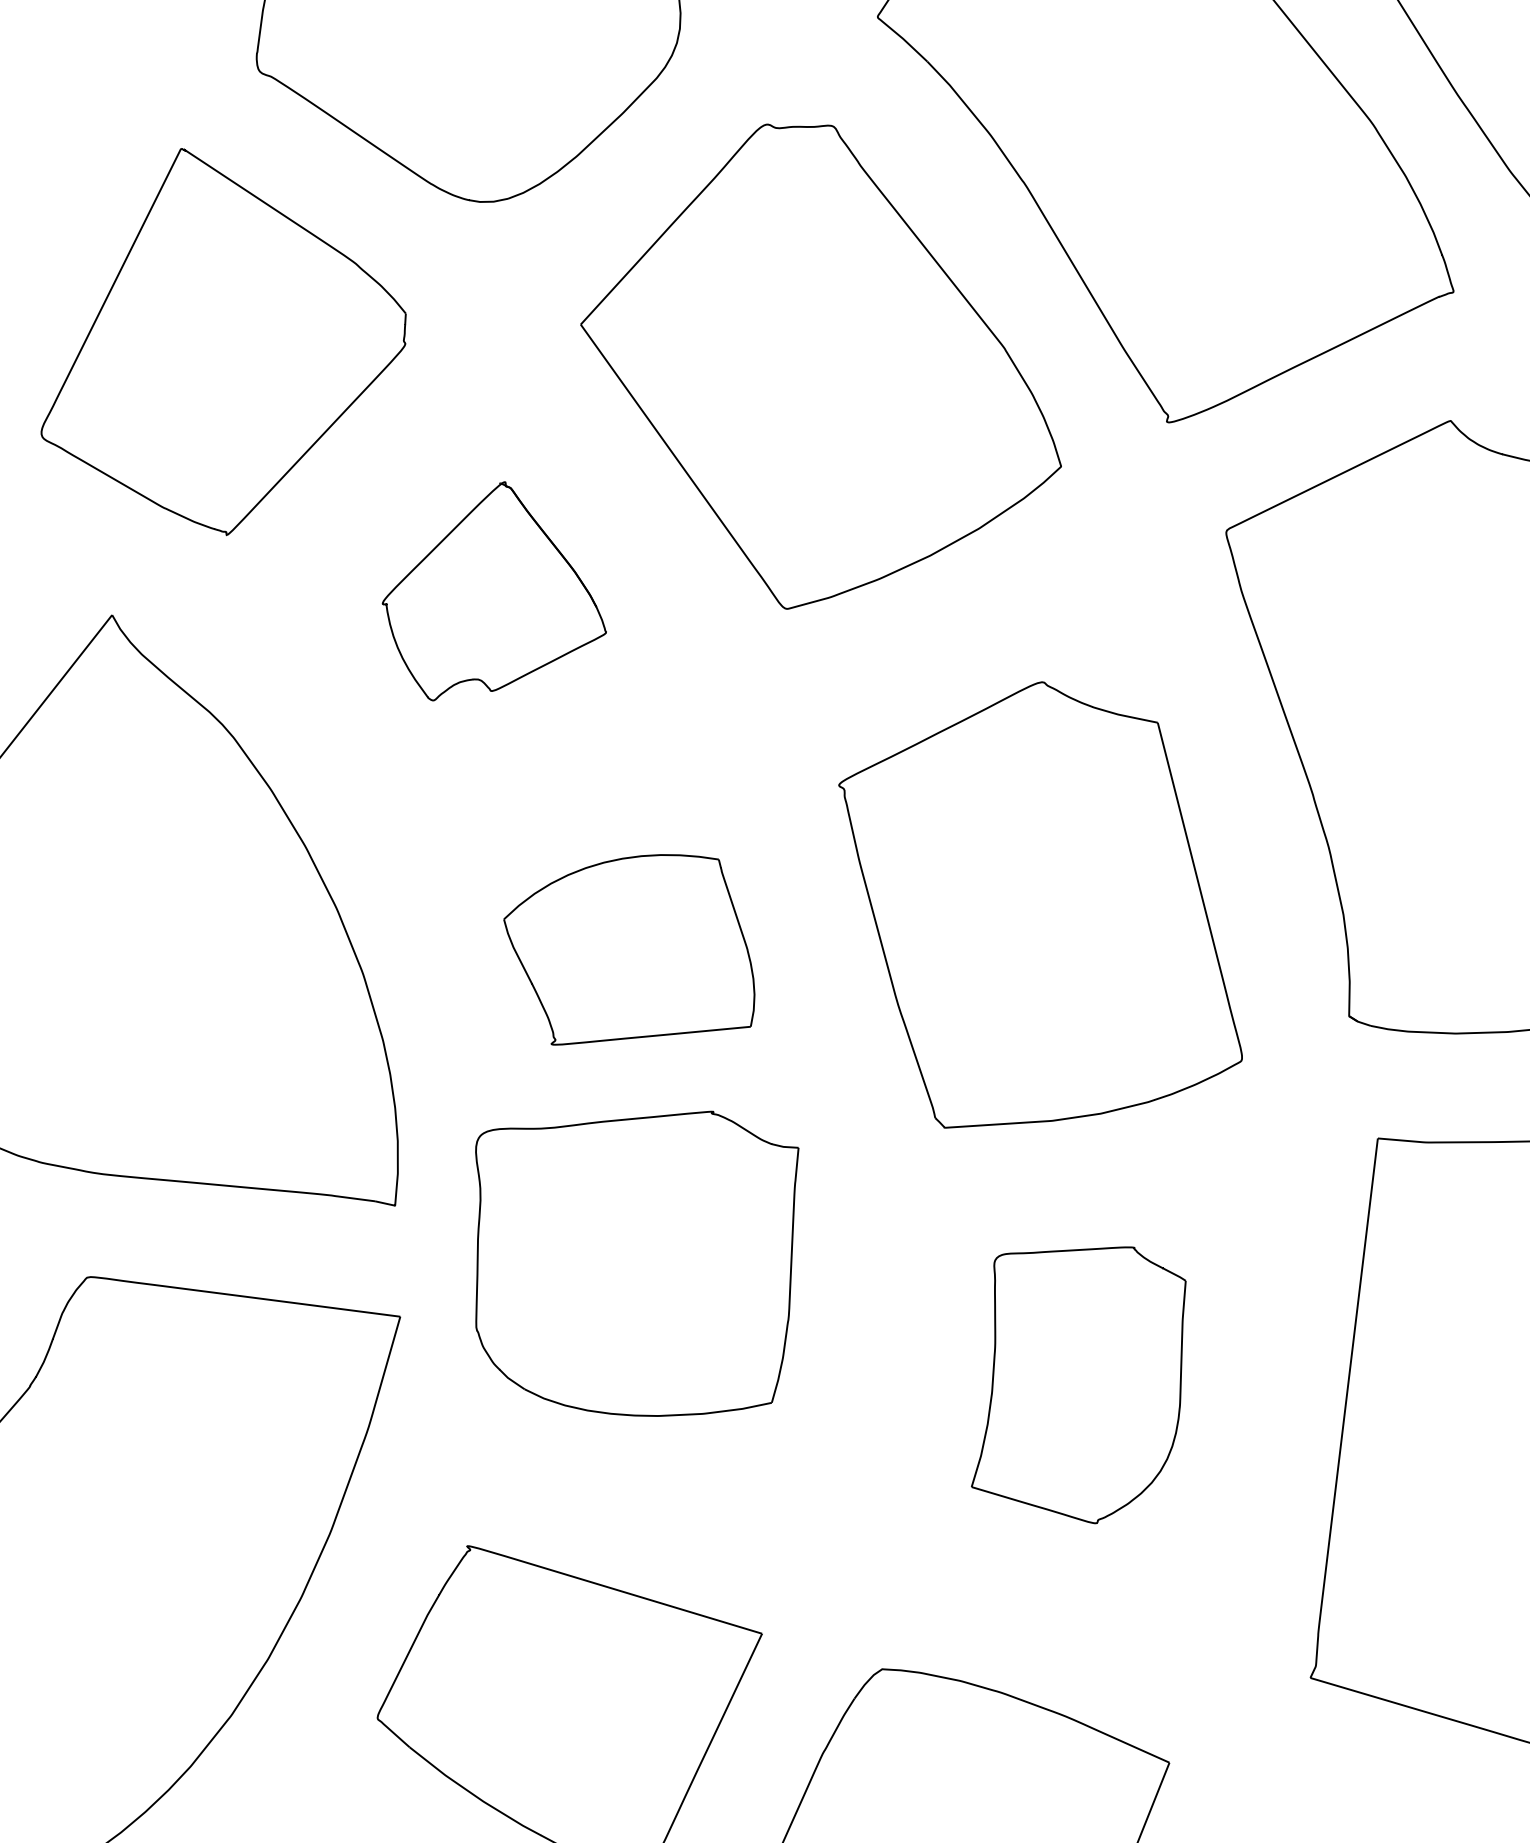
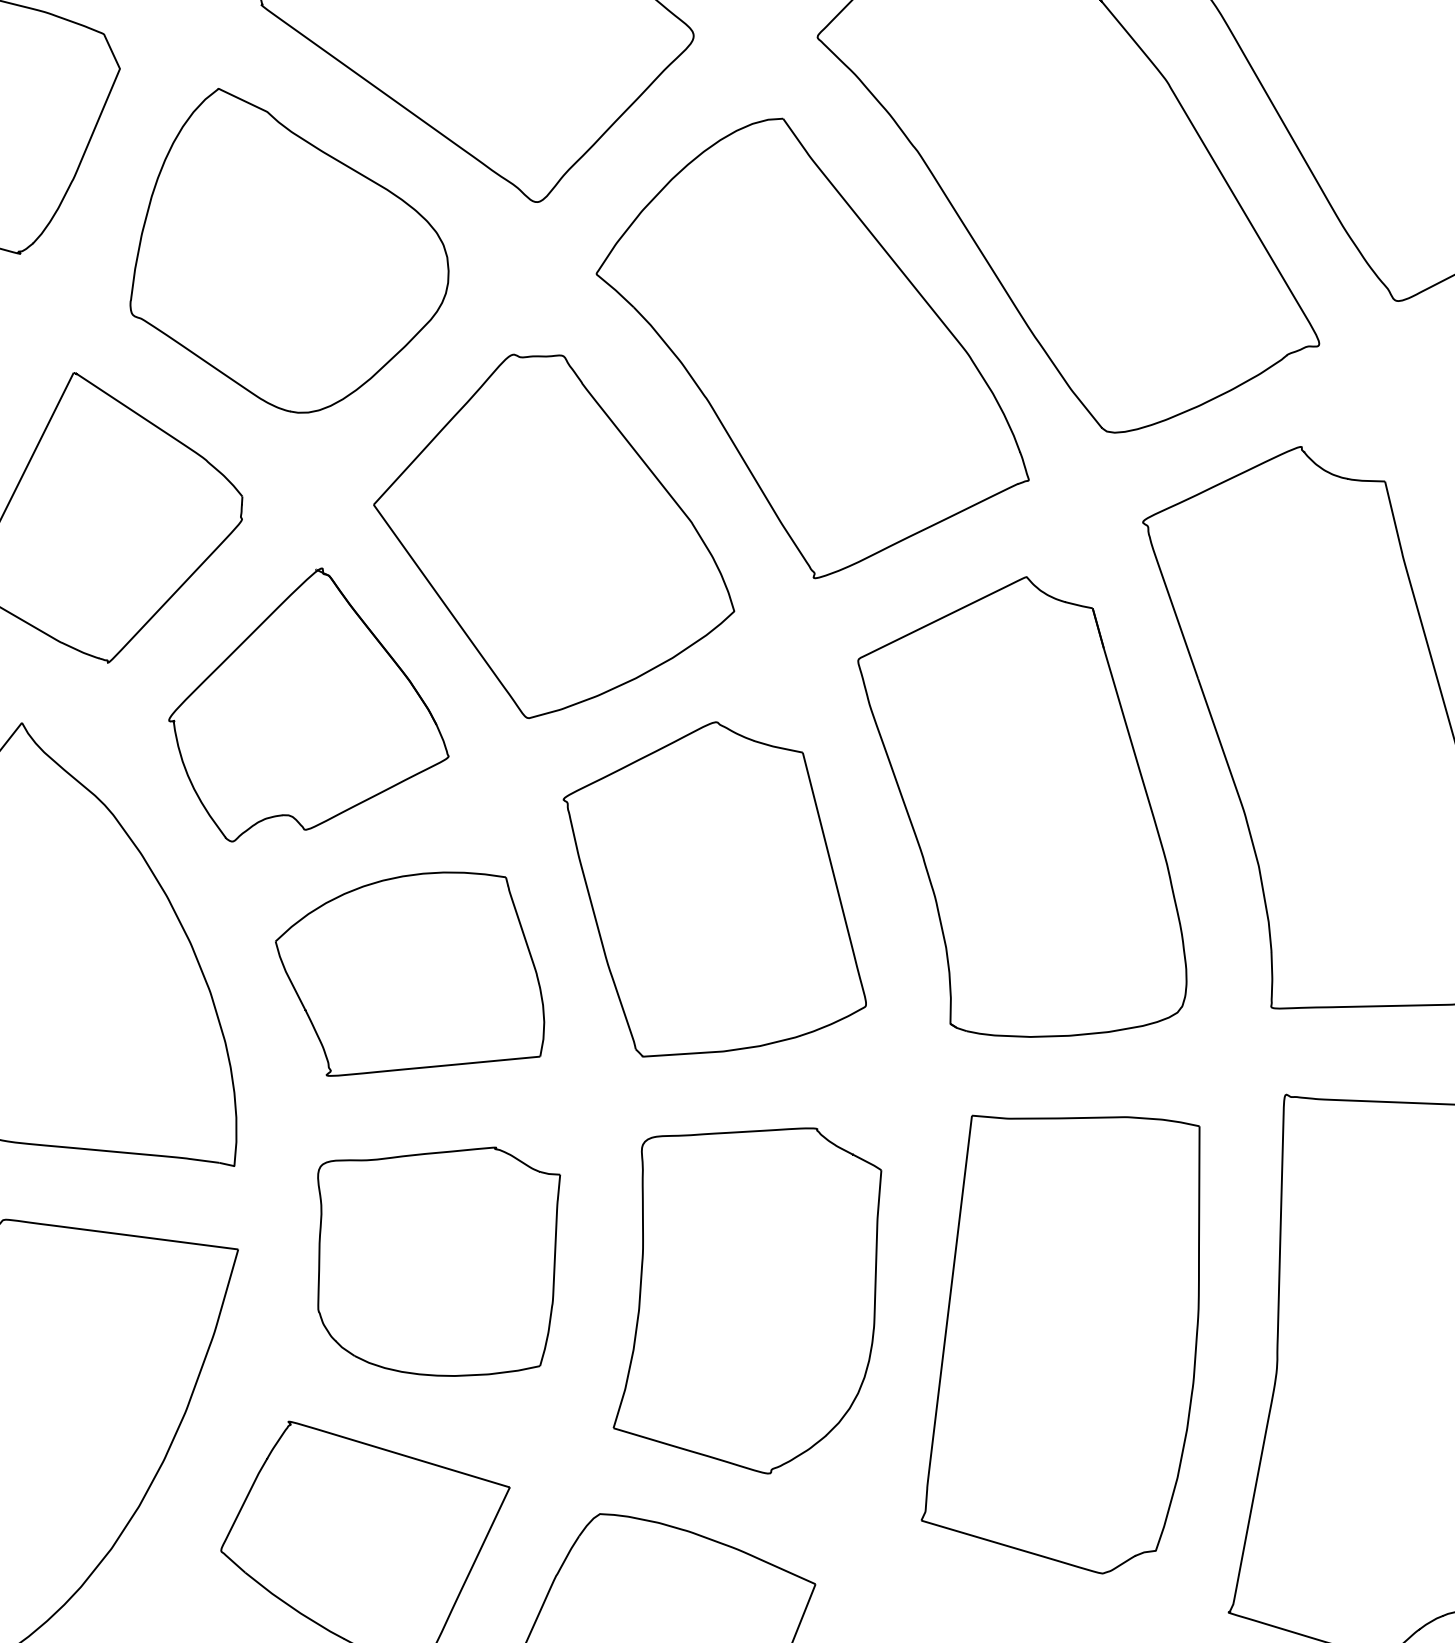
part: (493, 590) -> (308, 704), size x1.67
part: (1040, 905) -> (714, 889), moved
part: (629, 949) -> (410, 973), size x1.43
part: (636, 1263) -> (438, 1261), moved
part: (1078, 1384) -> (747, 1300), size x1.67

